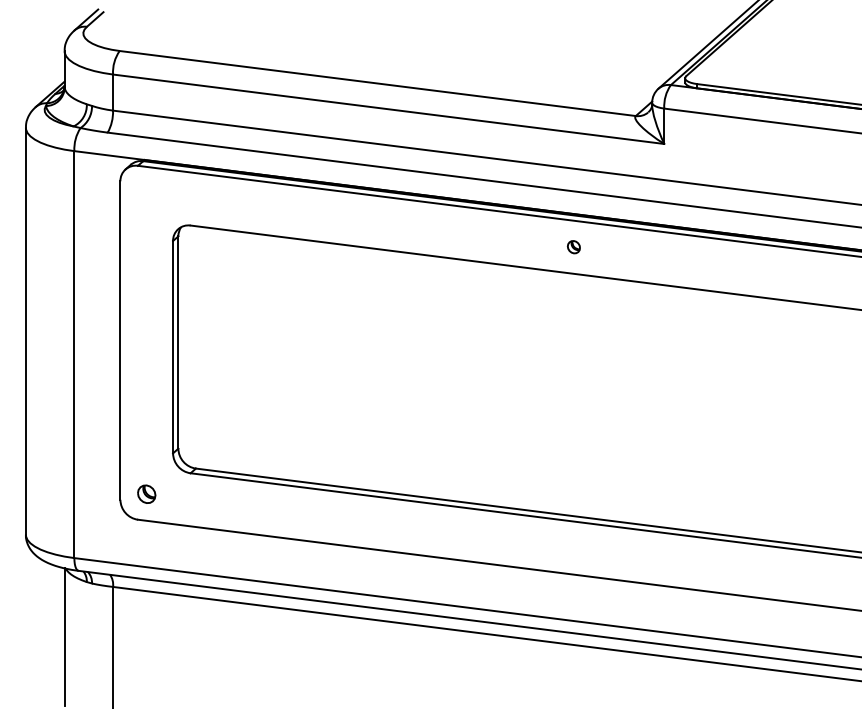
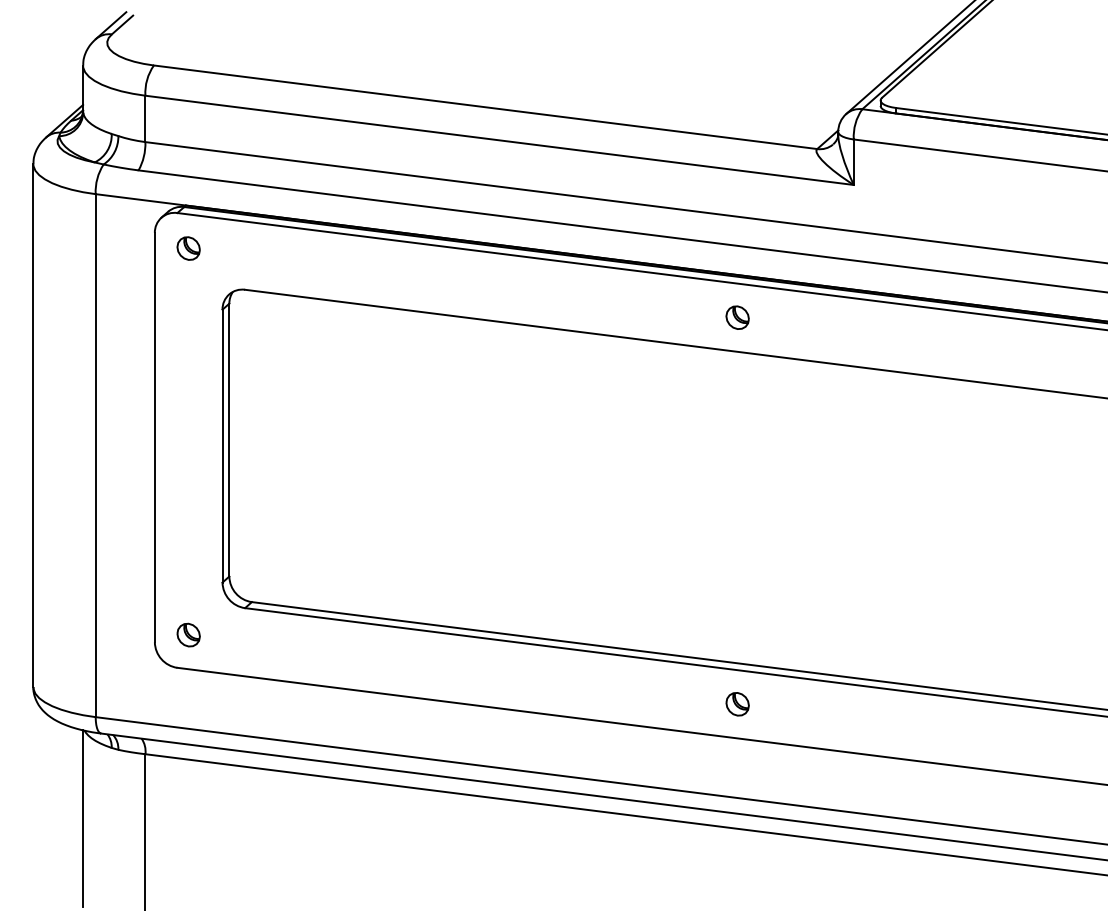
part: (146, 193) -> (188, 248), added
part: (573, 246) -> (737, 316), size x1.43
part: (573, 547) -> (737, 703), added

